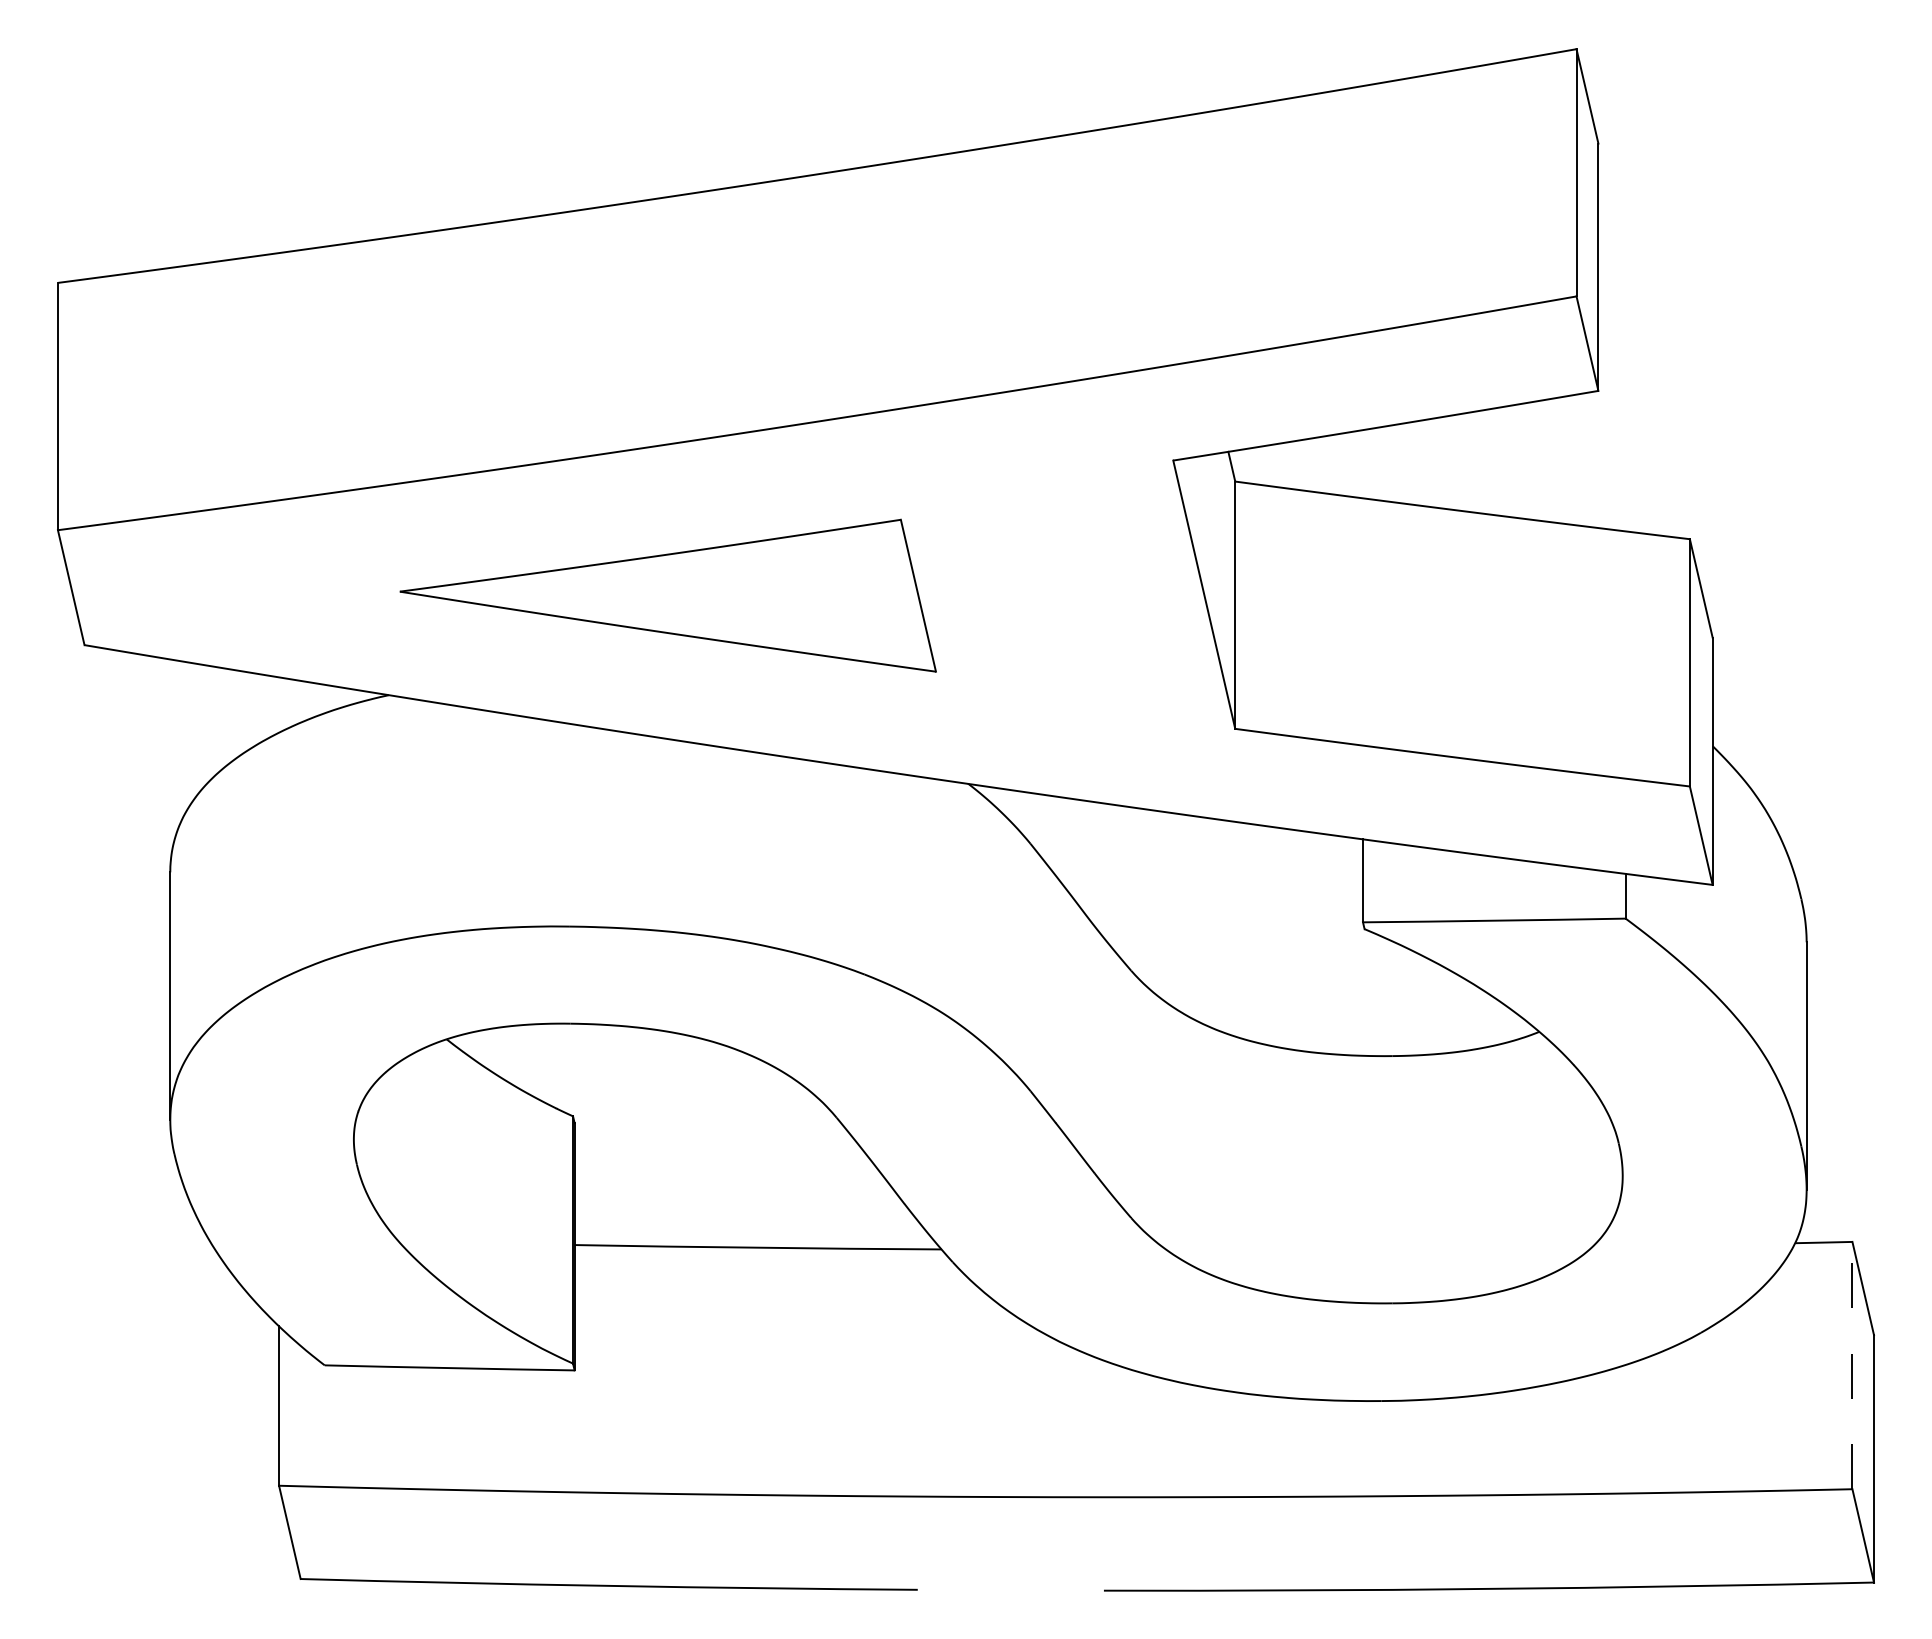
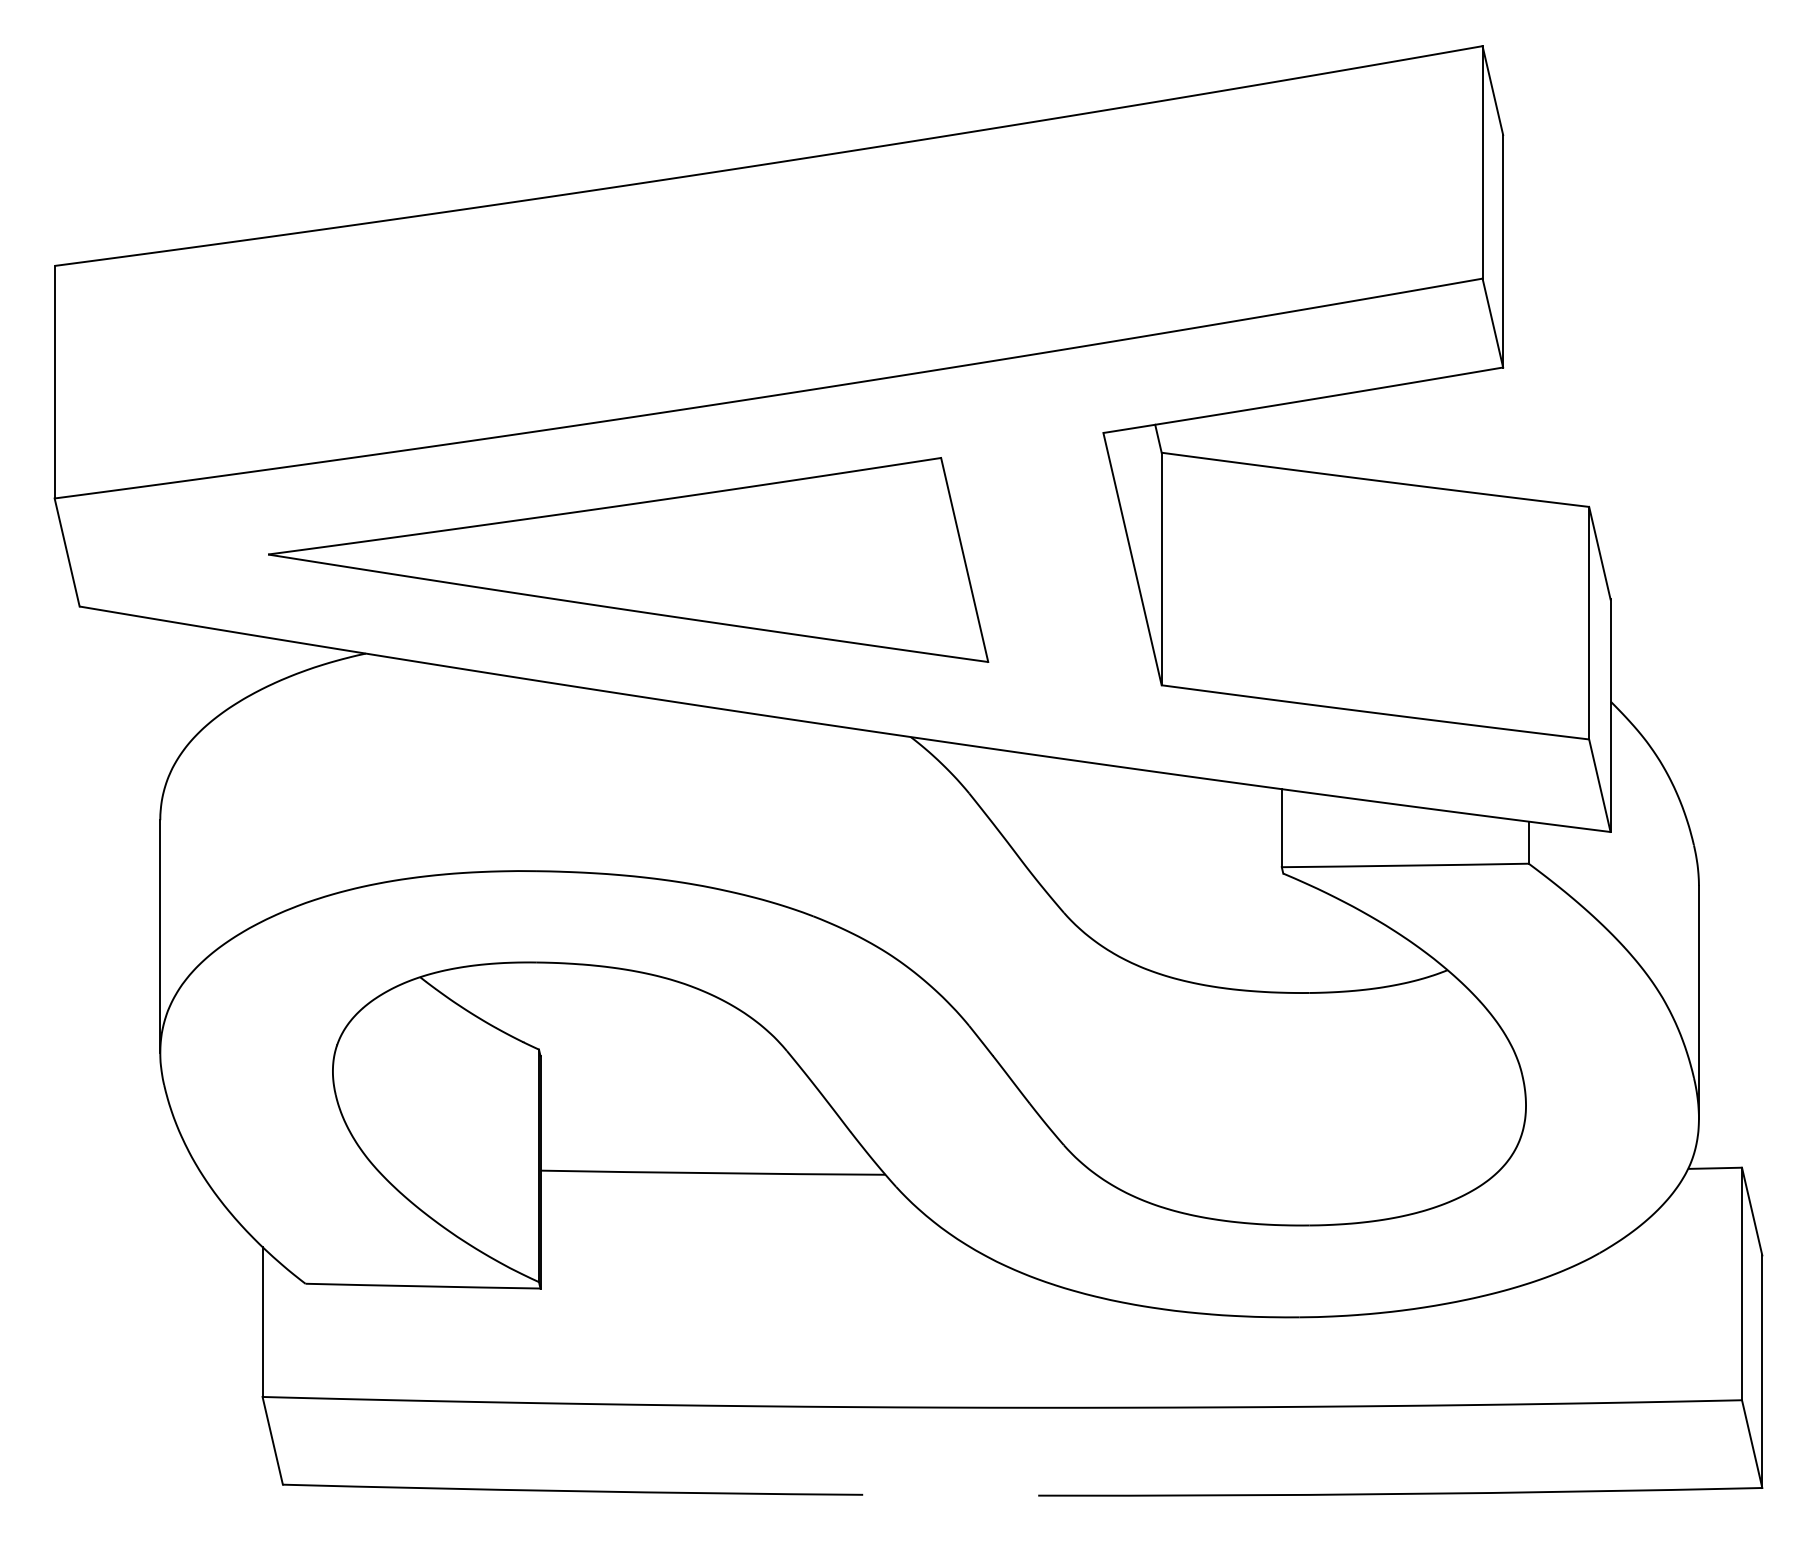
part: (667, 595) -> (627, 559), size x1.43
line: (1852, 1365) -> (1742, 1283), dashed -> solid

